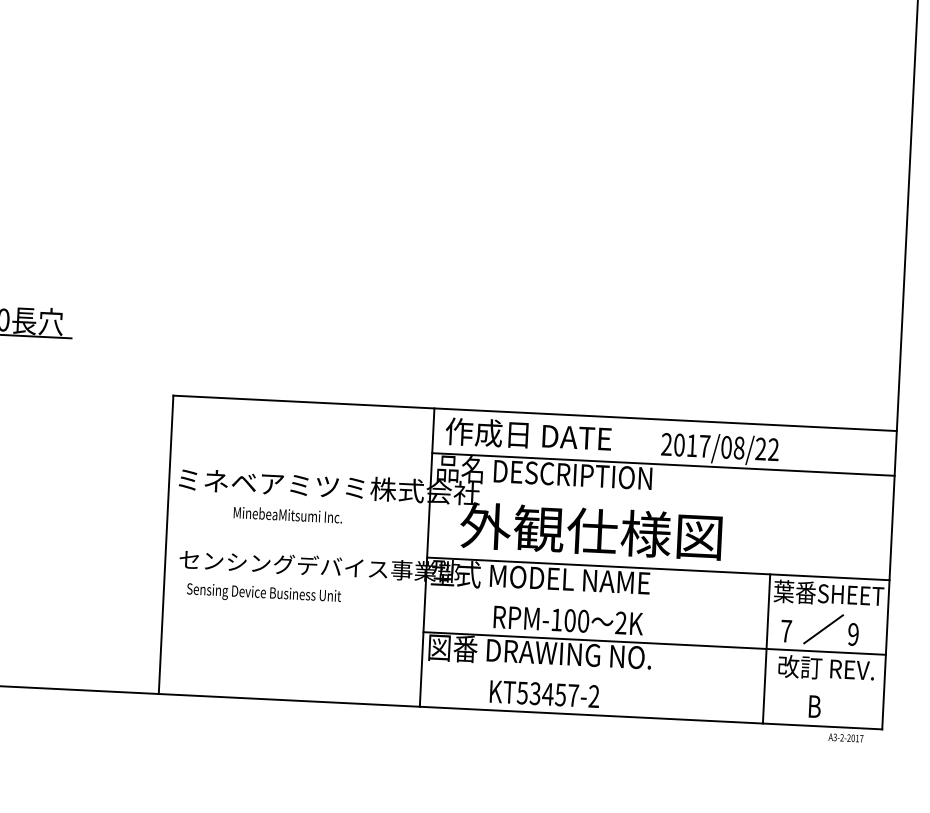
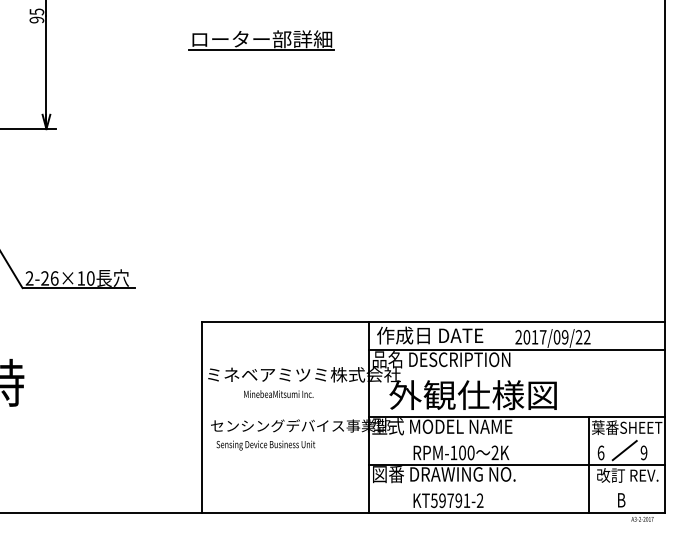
text: (738, 448) -> (564, 337), 2017/08/22 -> 2017/09/22
text: (785, 630) -> (600, 452), 7 -> 6
text: (554, 694) -> (454, 500), KT53457-2 -> KT59791-2

